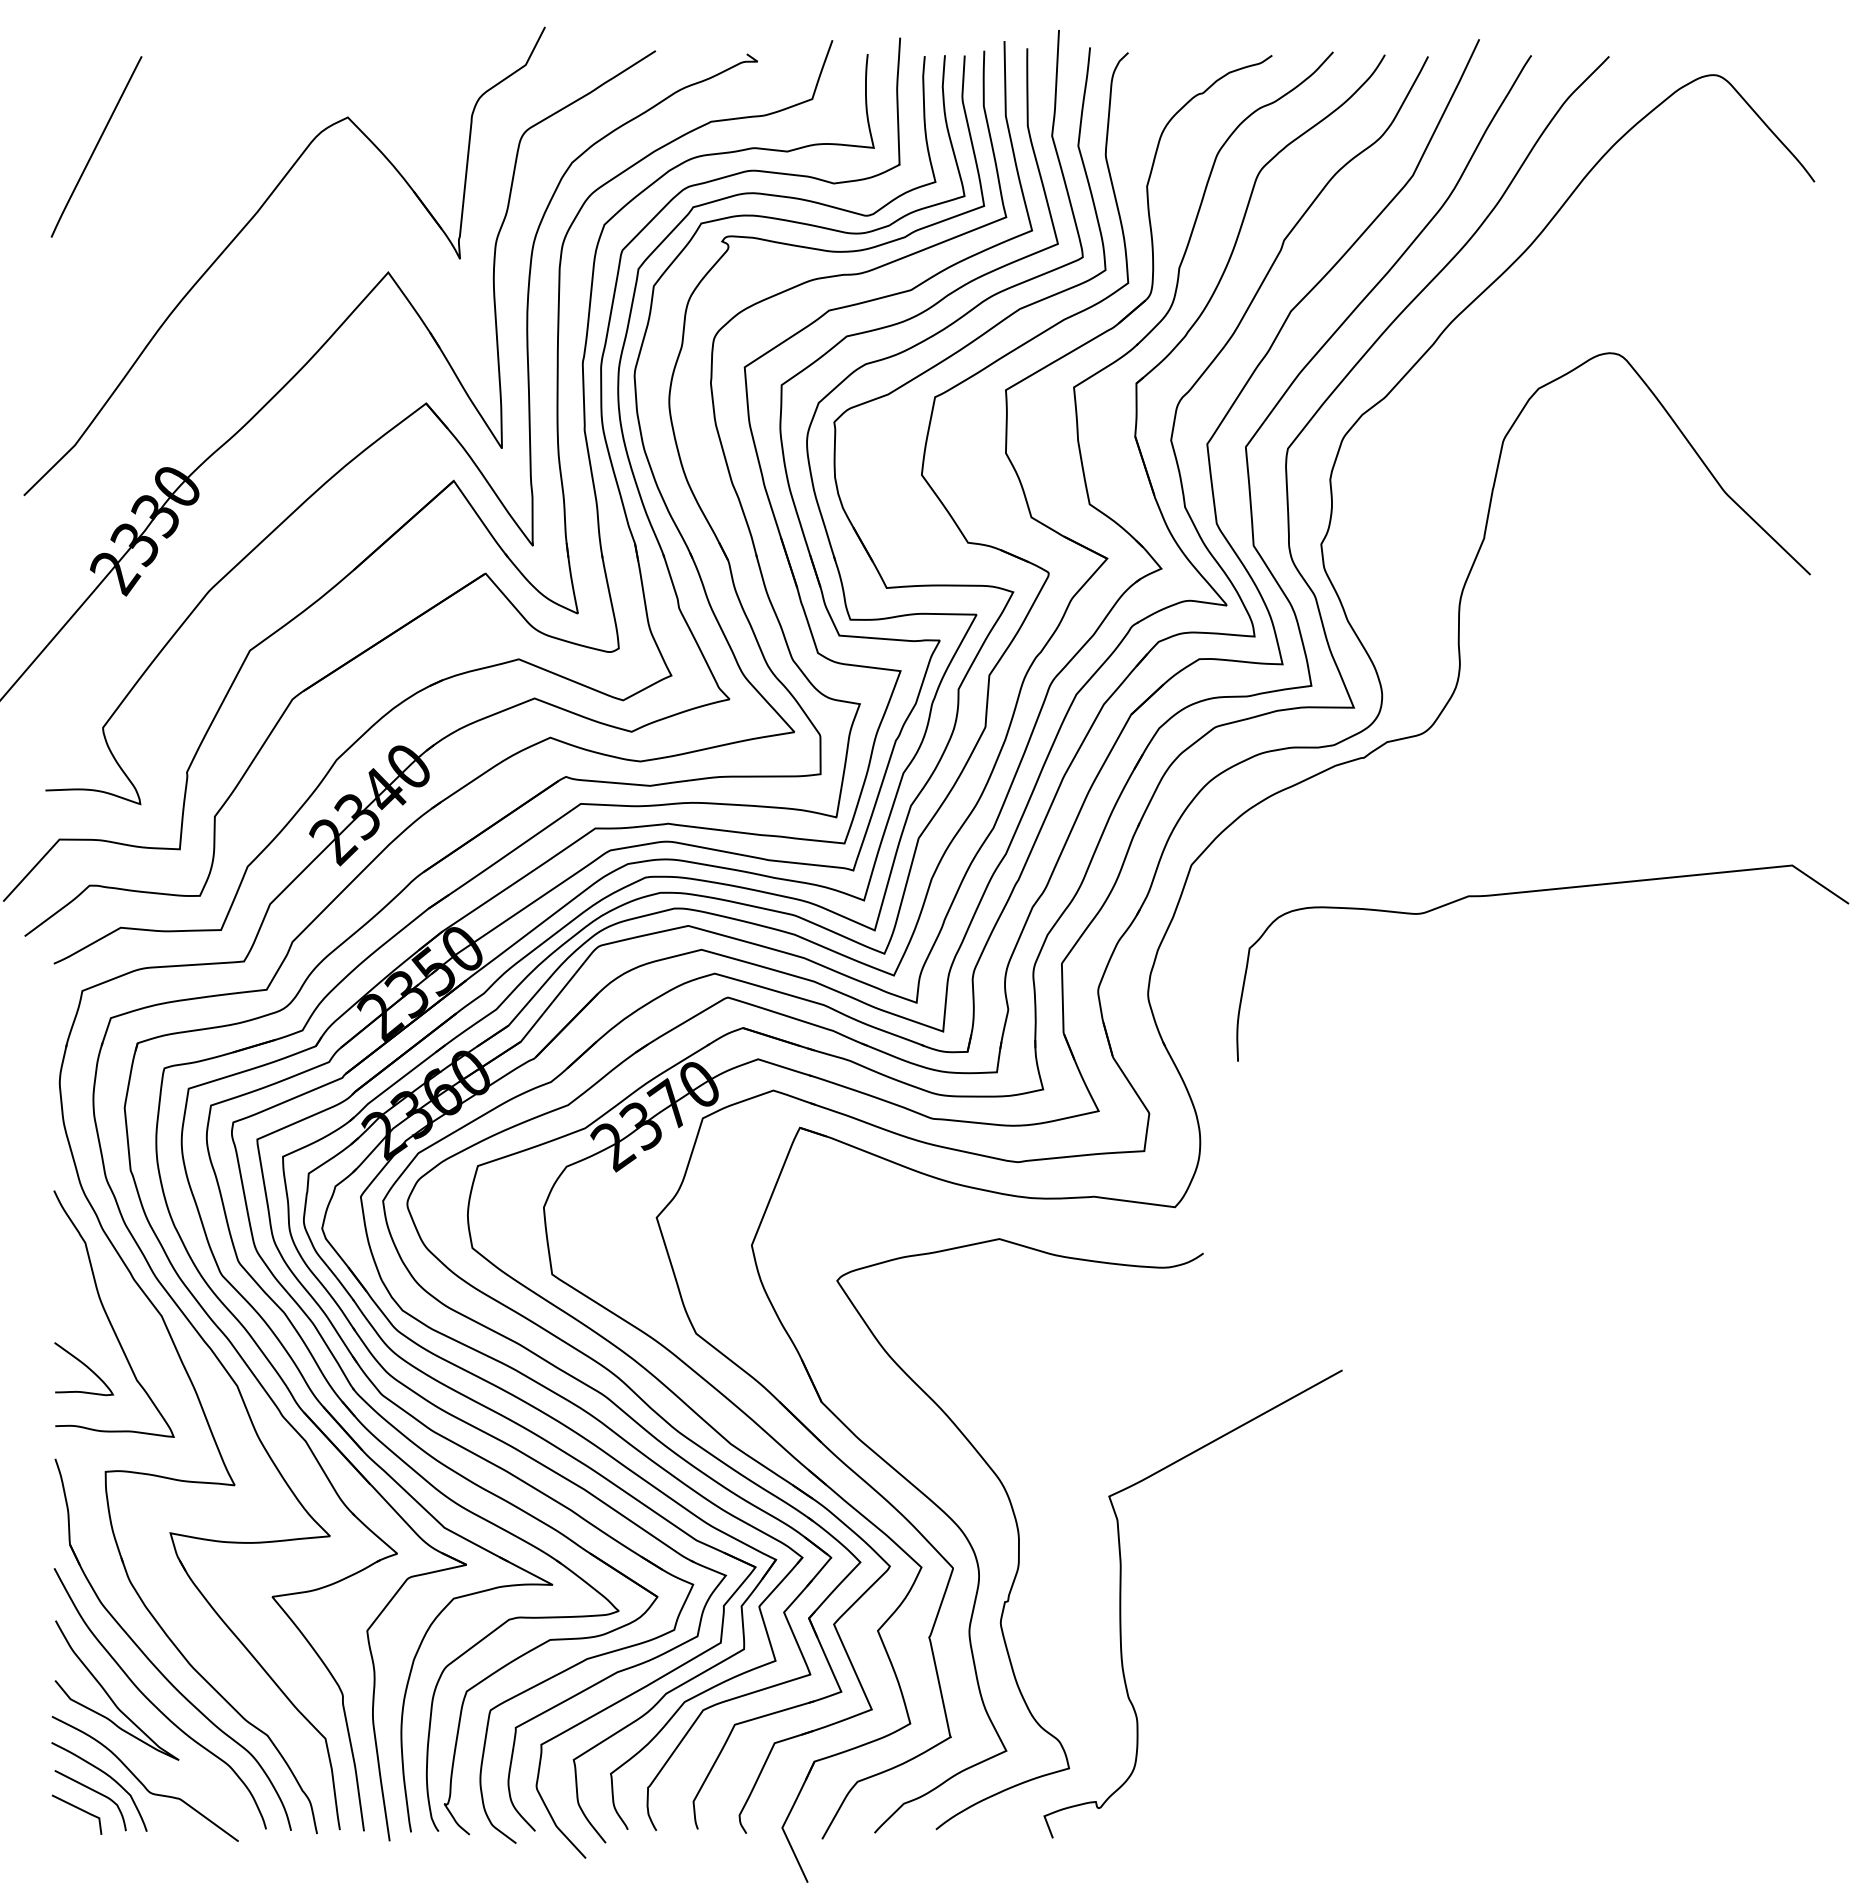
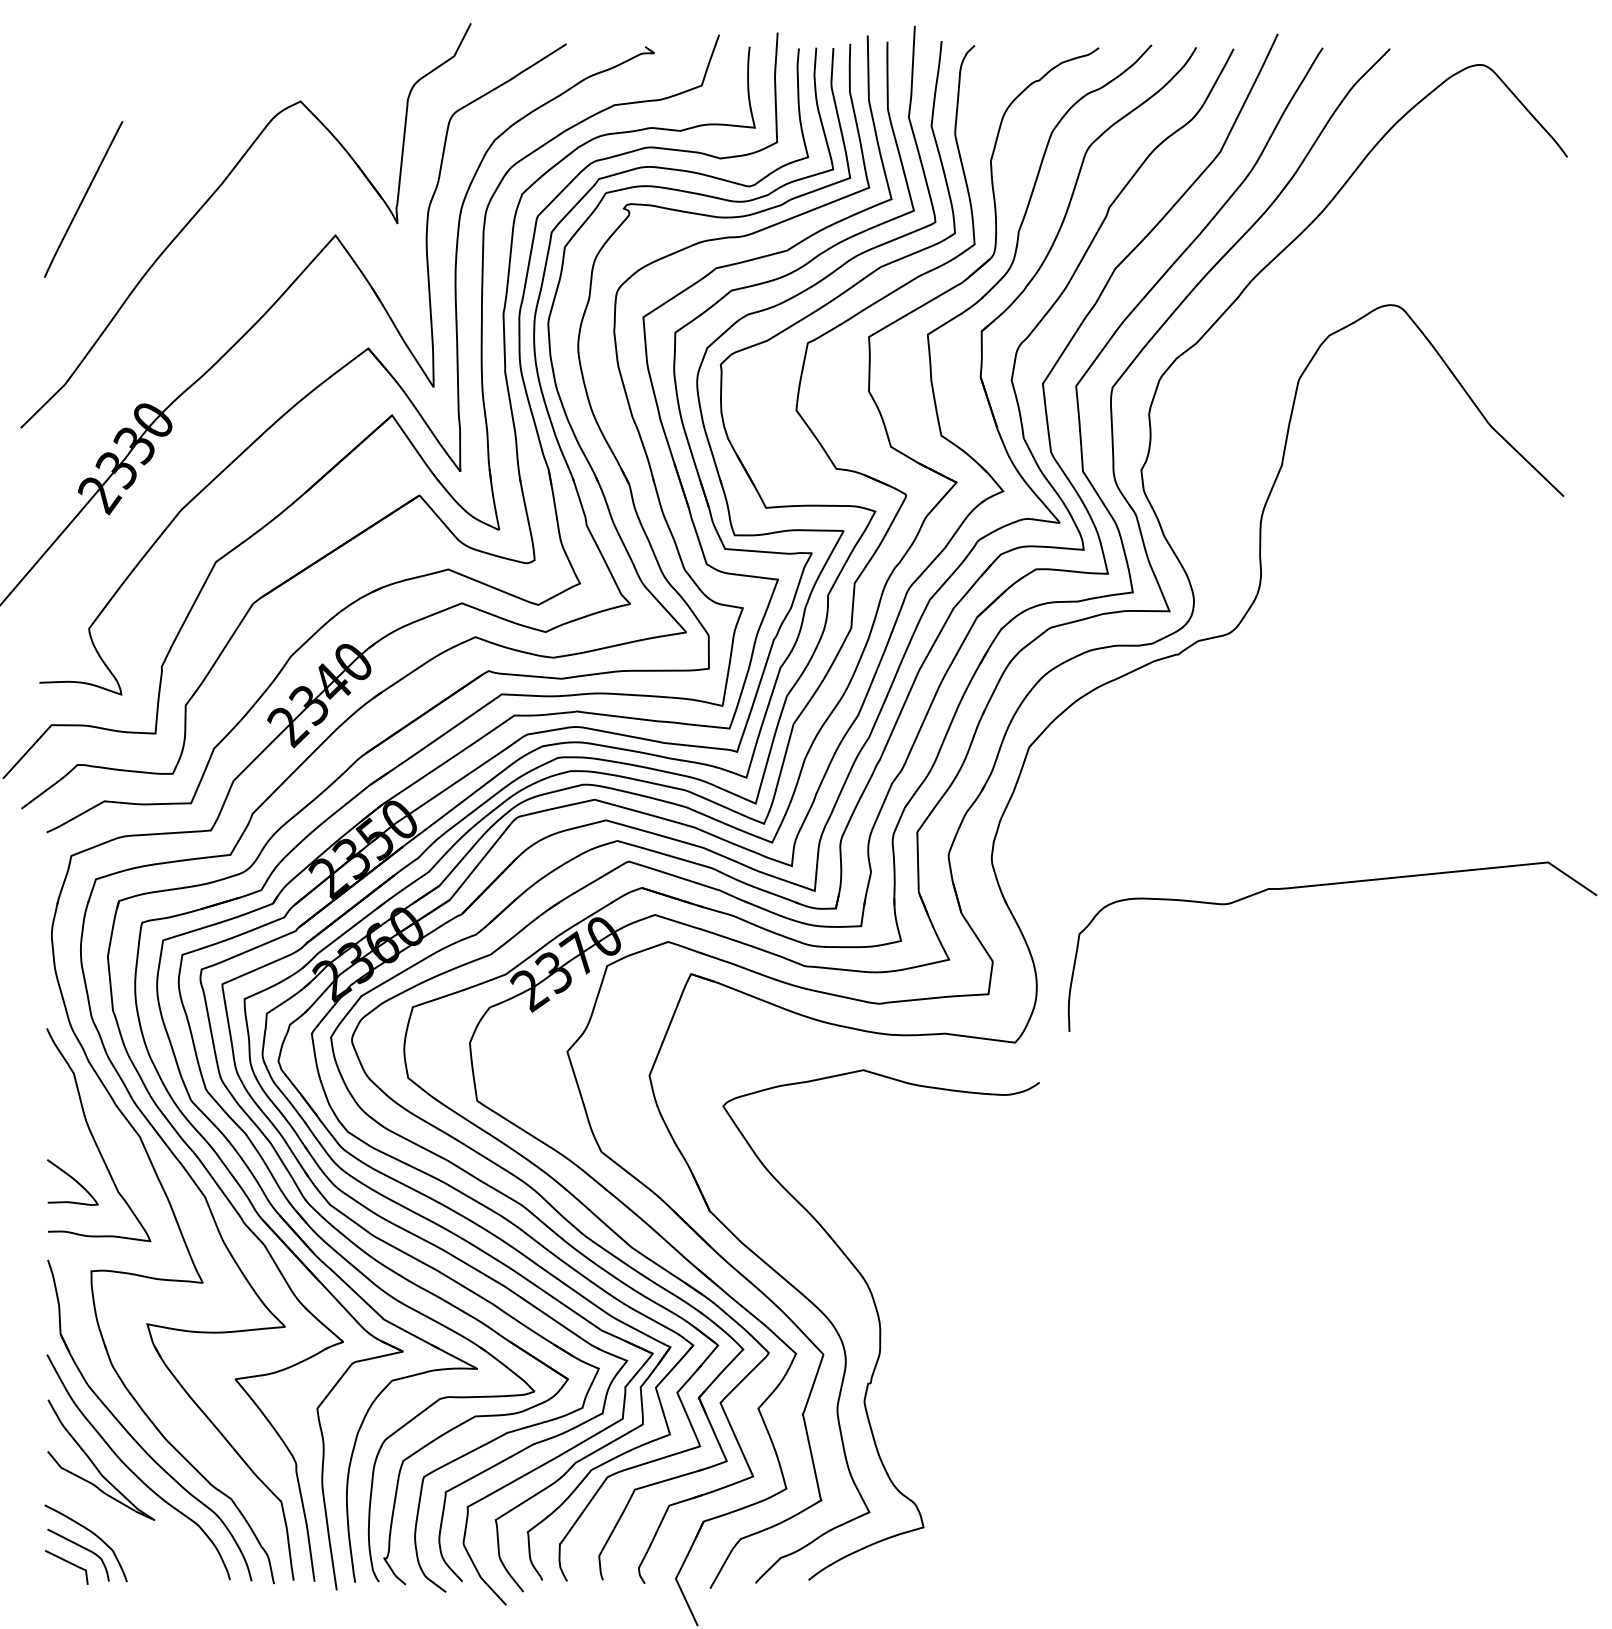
line: (96, 146) -> (83, 199), moved
curve: (1533, 892) -> (1324, 885), moved
curve: (1121, 1603) -> (968, 1384), removed
curve: (141, 1781) -> (122, 1538), removed

